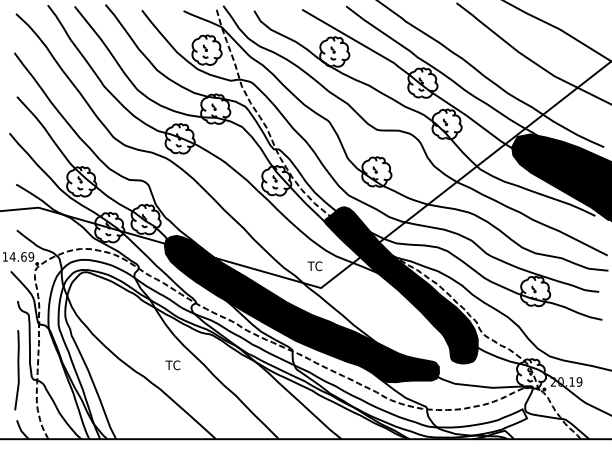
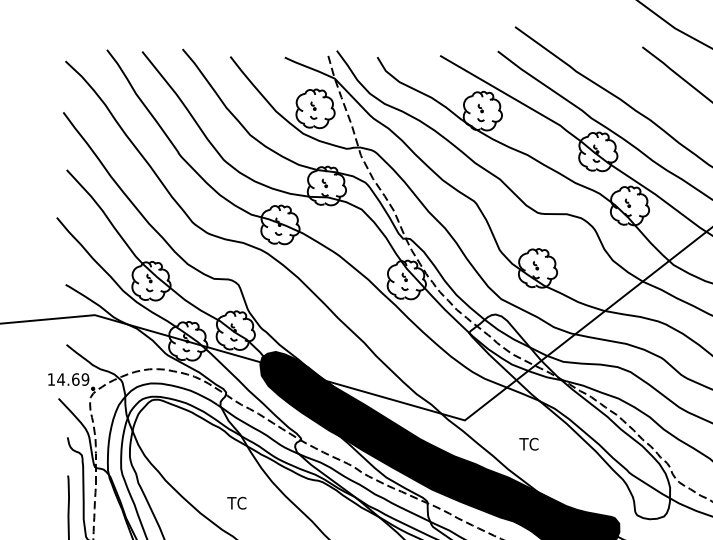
text: (314, 266) -> (528, 444), moved
fill: (400, 285) -> (568, 417), removed
text: (172, 365) -> (236, 503), moved

